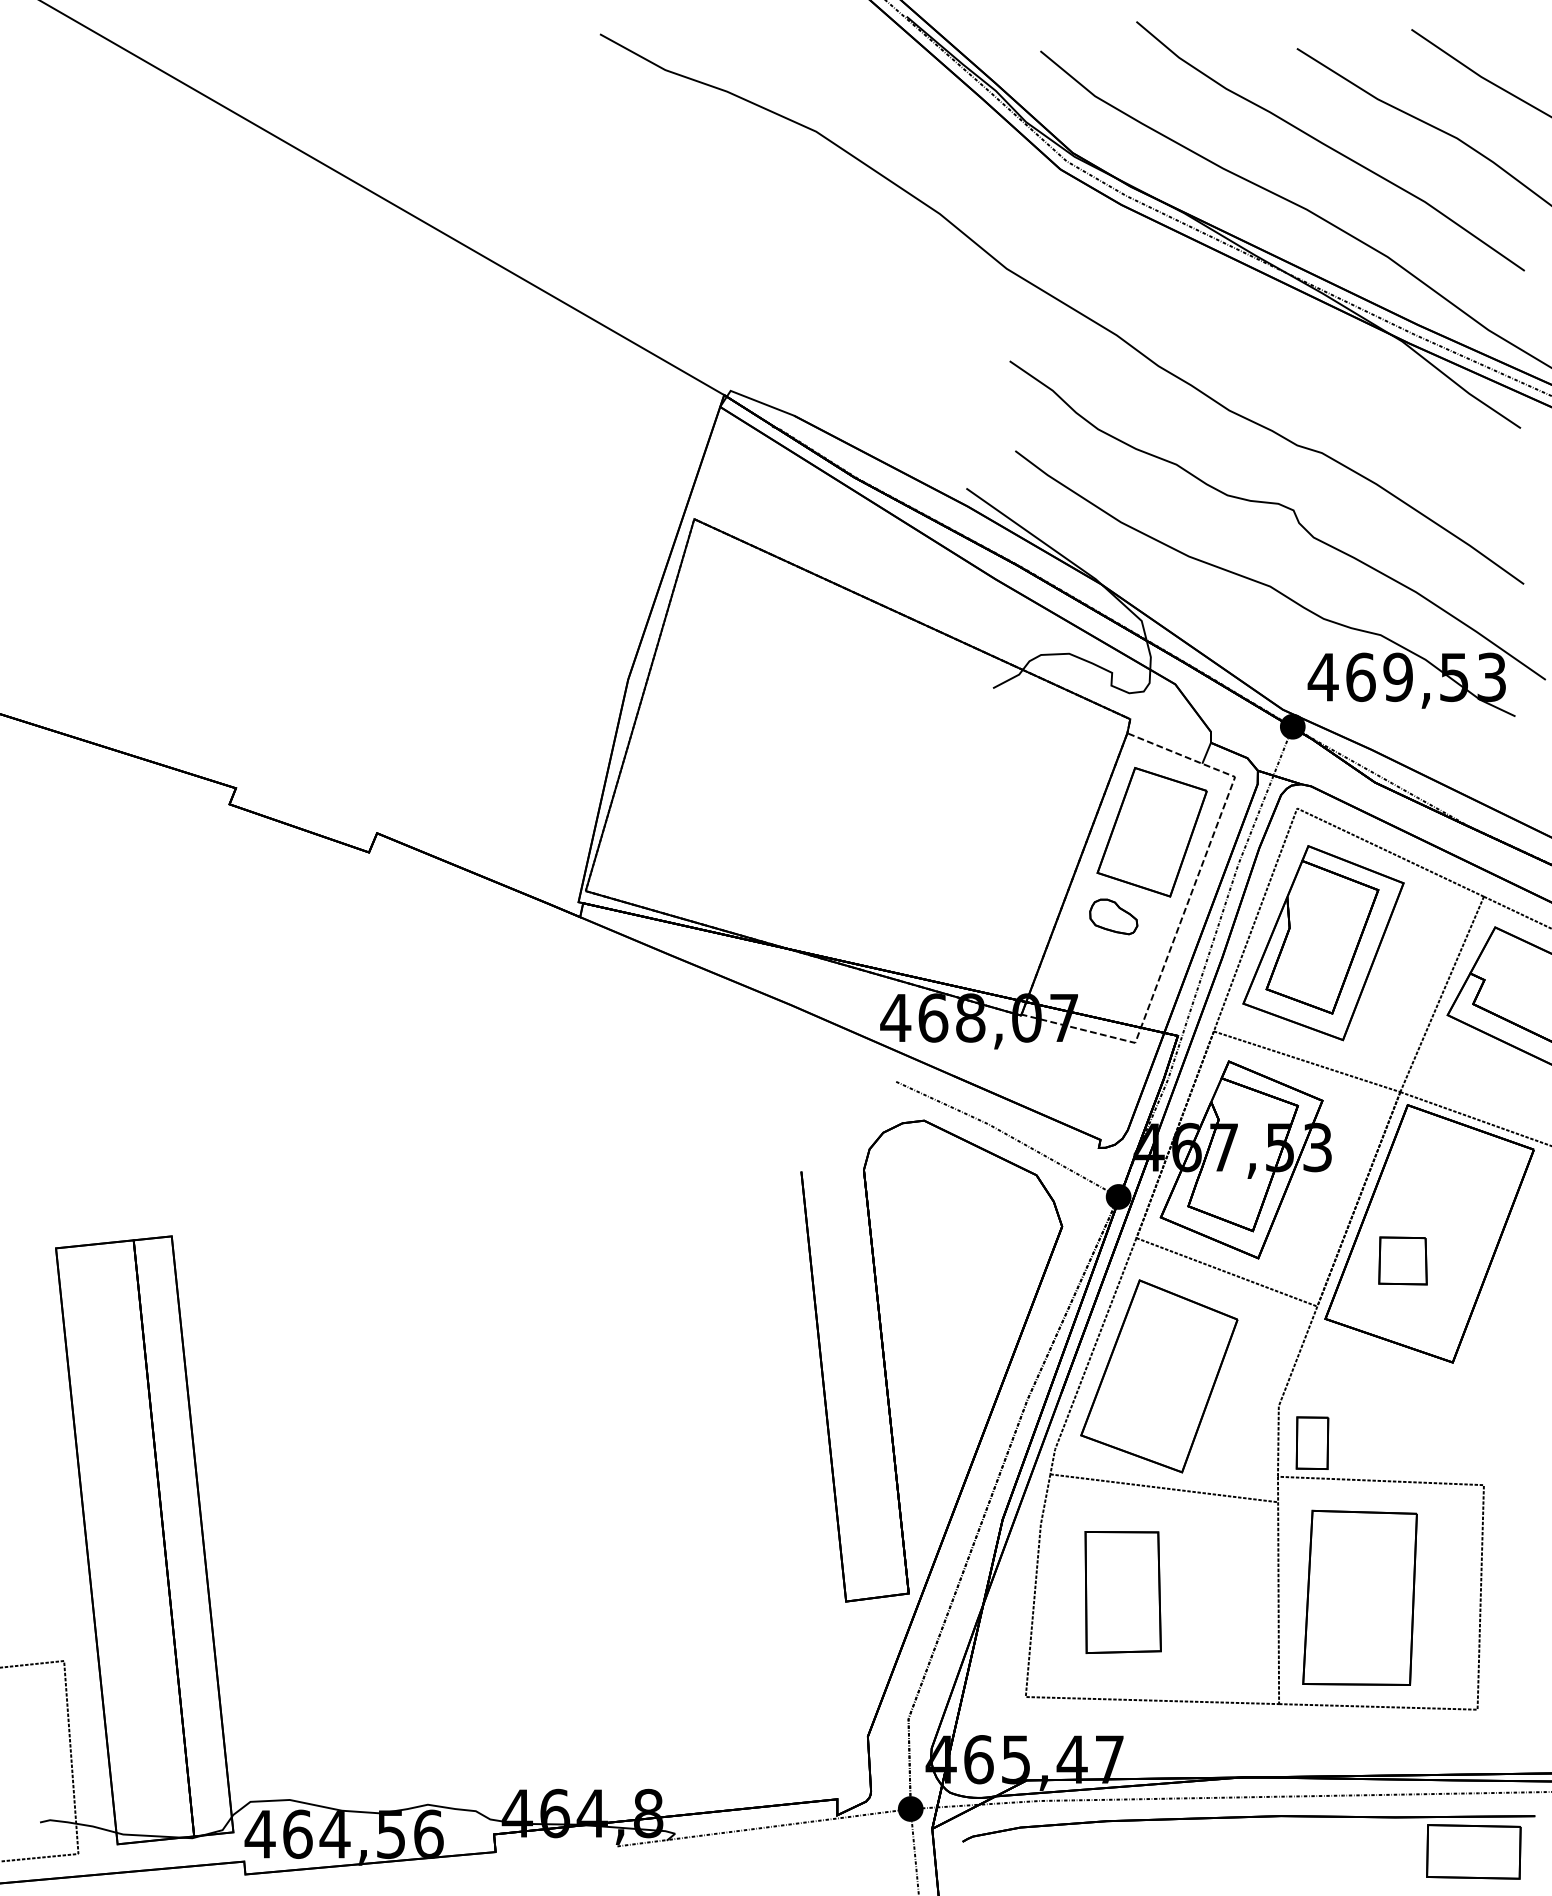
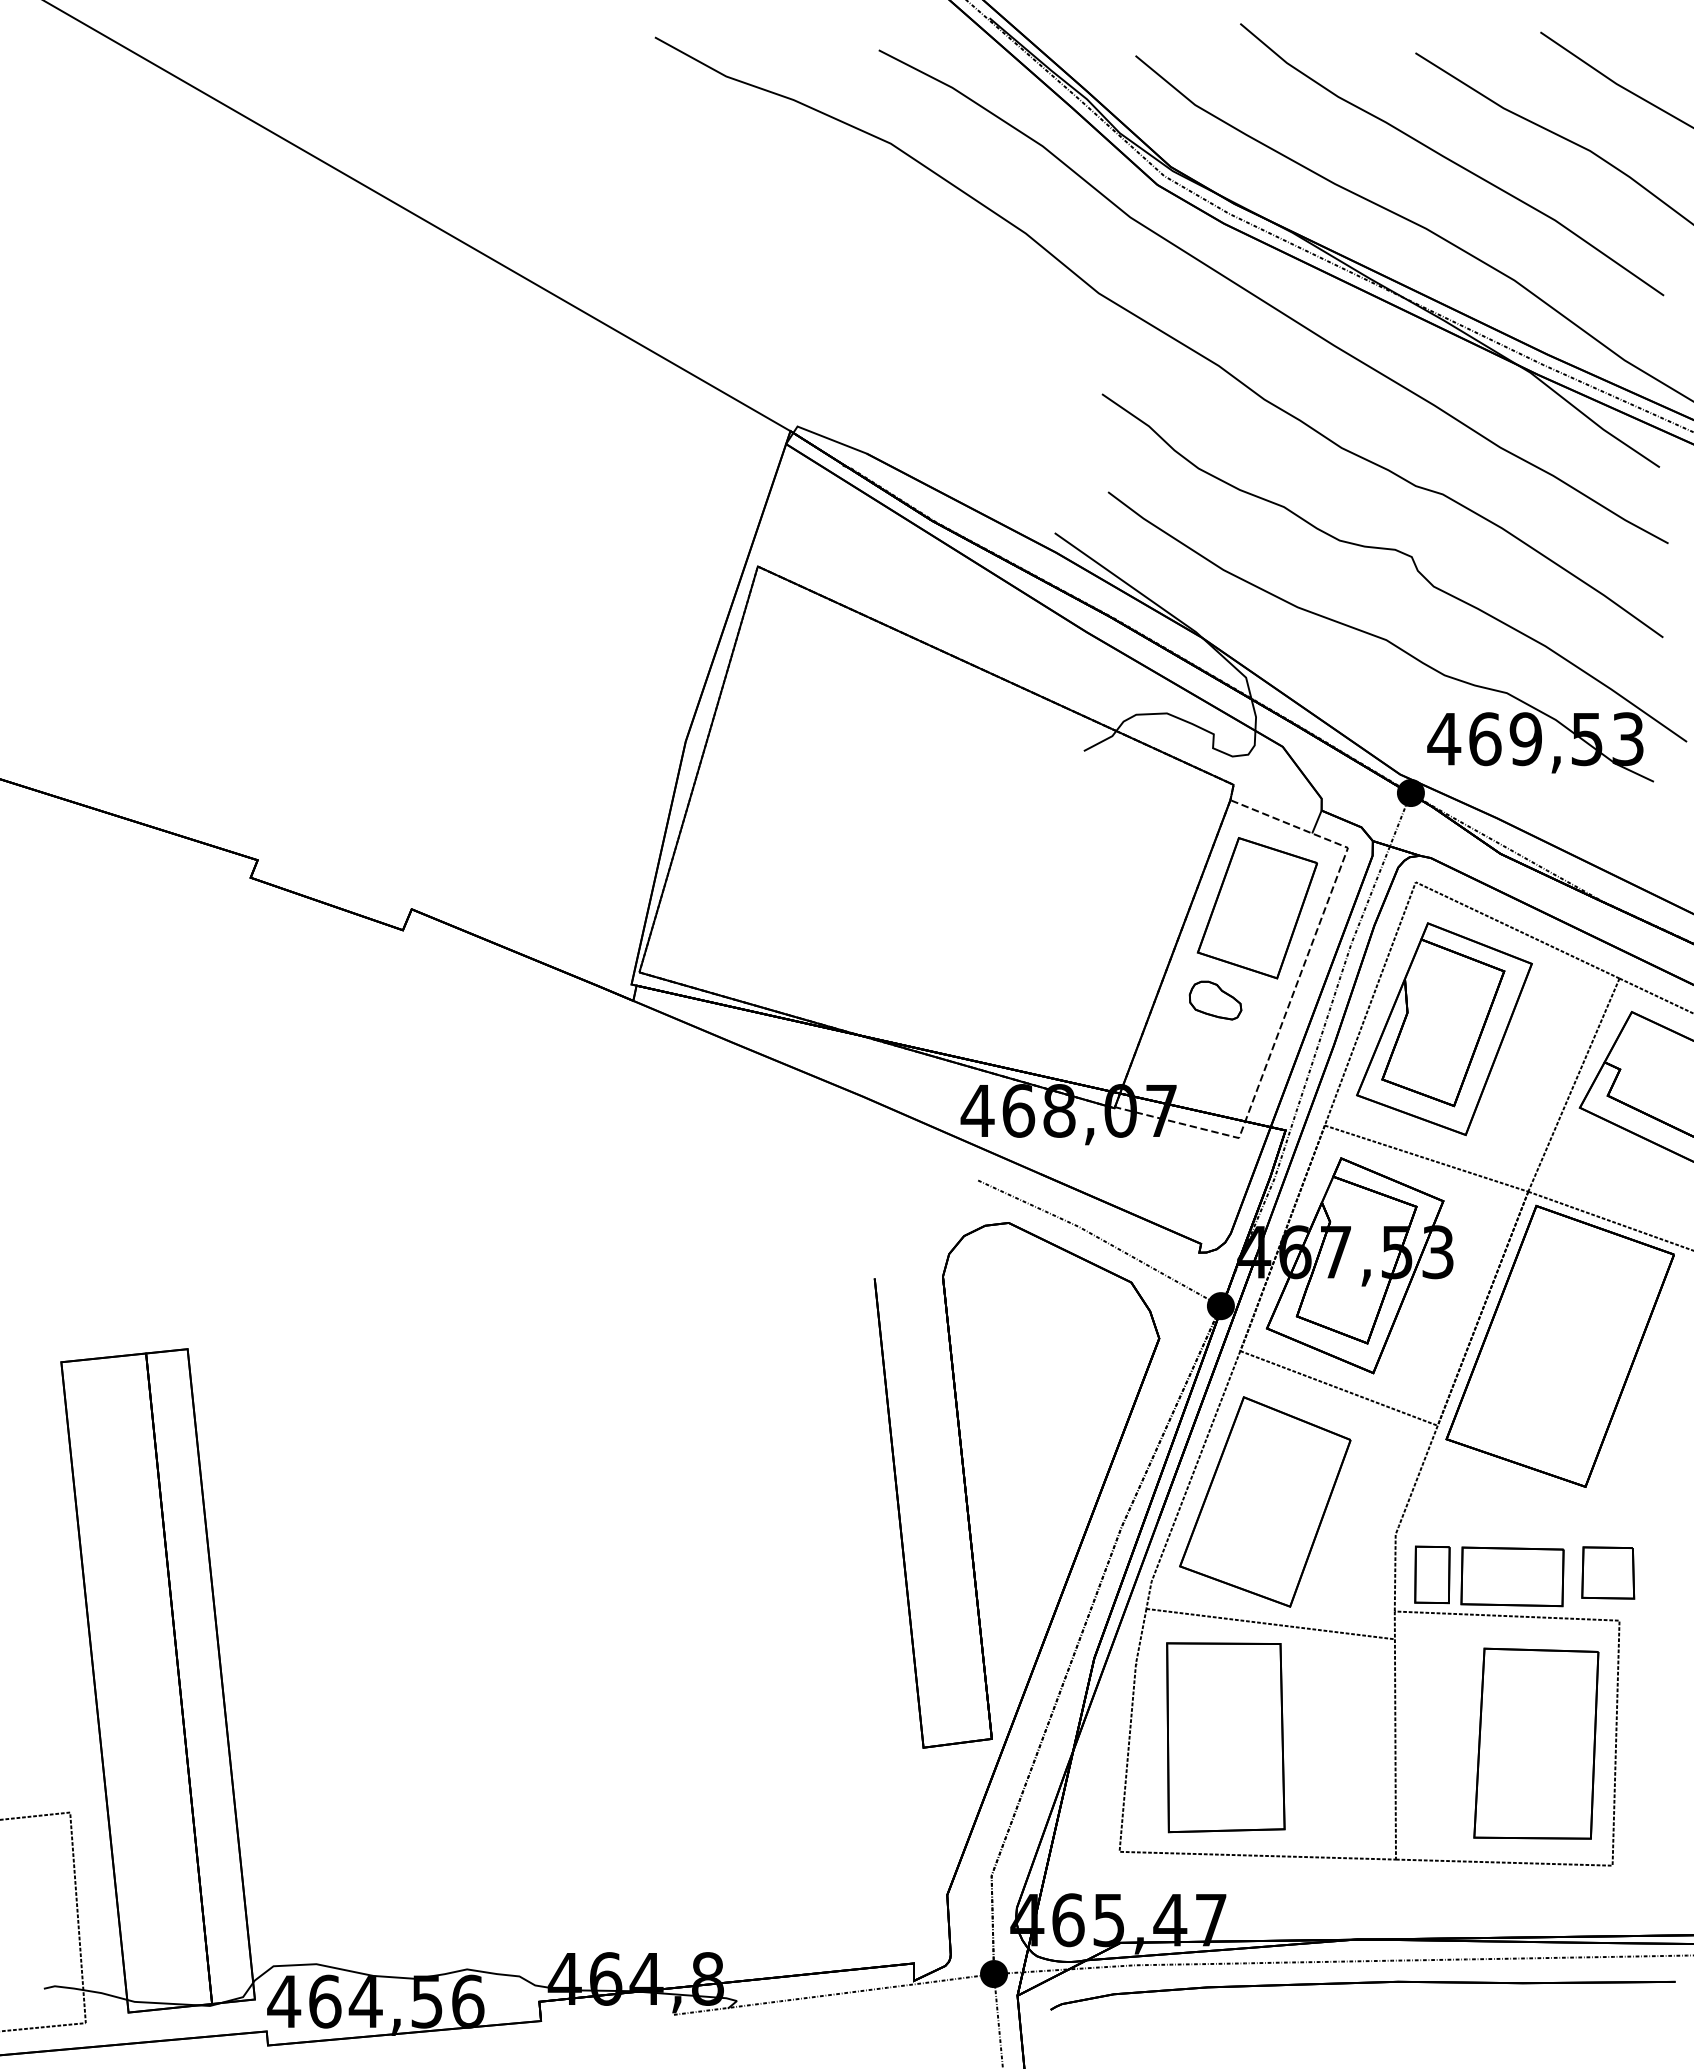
part: (1163, 278) -> (1269, 303), added
part: (1403, 1260) -> (1608, 1572), moved
part: (1122, 1592) -> (1225, 1737), size x1.43
part: (1360, 1597) -> (1536, 1743), moved
part: (1473, 1851) -> (1512, 1576), moved

